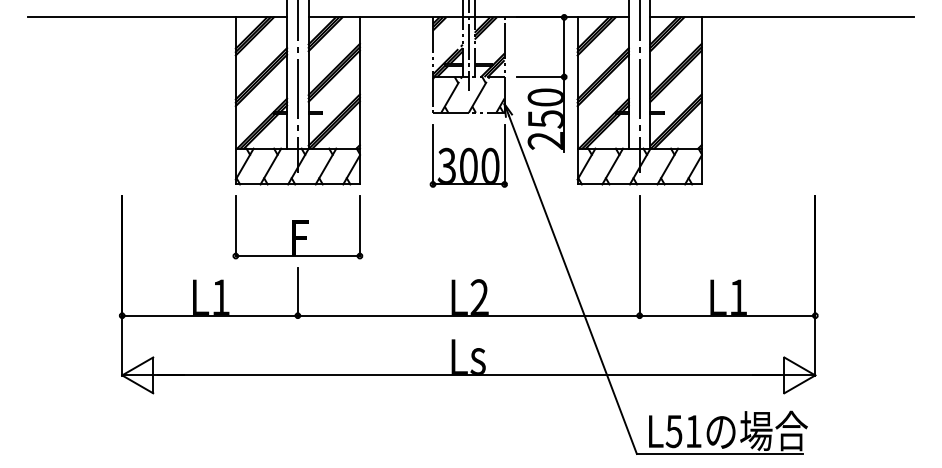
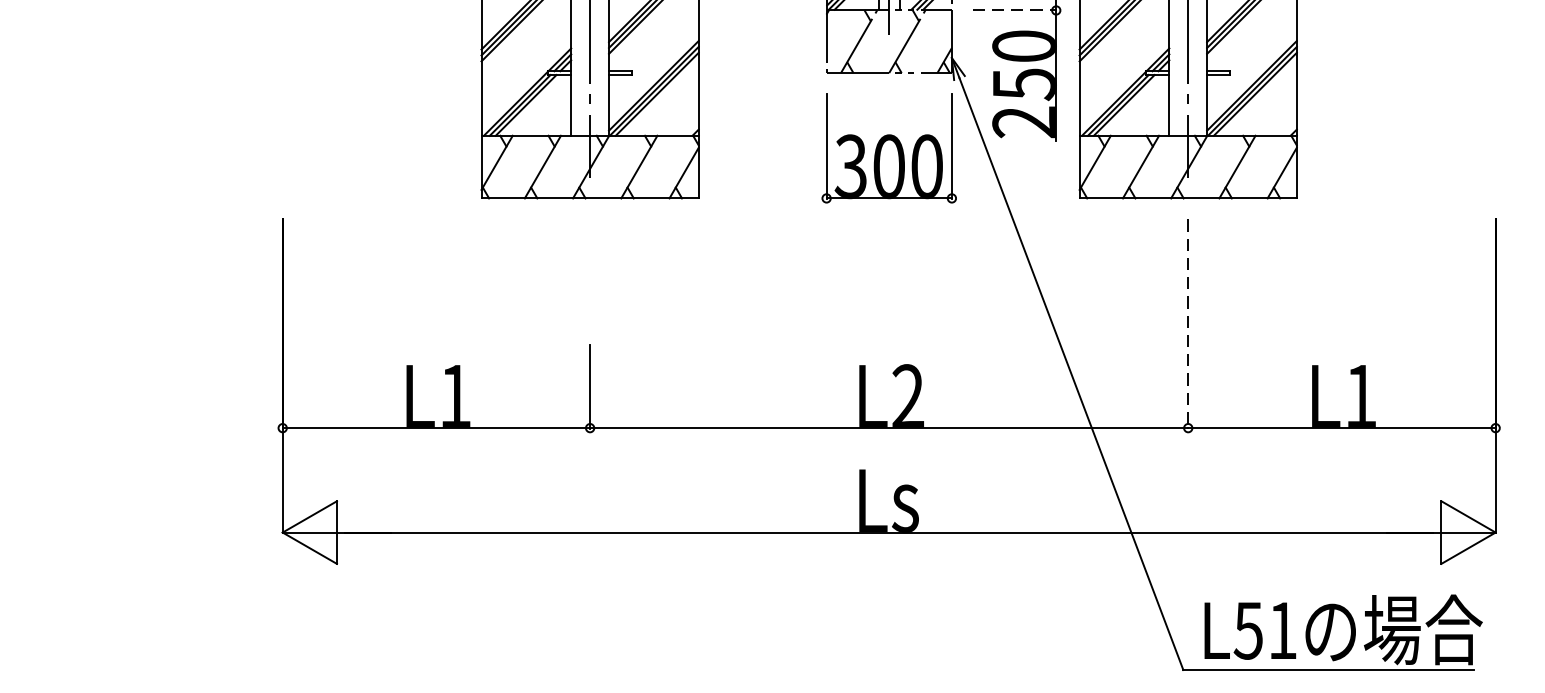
line: (540, 77) -> (1014, 11), solid -> dashed
part: (297, 227) -> (589, 273), removed
line: (639, 256) -> (1187, 324), solid -> dashed

